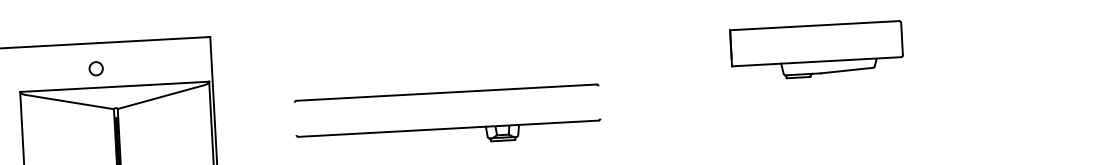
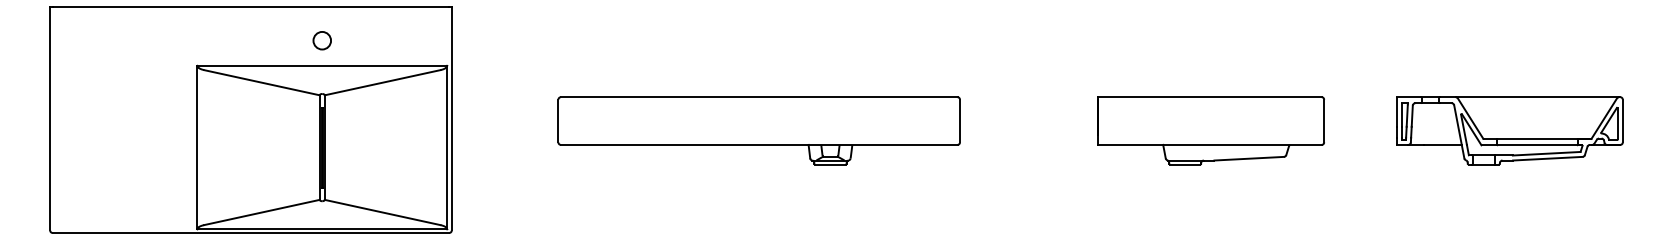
part: (816, 50) -> (1210, 130), moved
circle: (95, 68) -> (321, 40), moved
part: (1015, 87) -> (1509, 130), added
line: (599, 102) -> (960, 120), added
line: (295, 118) -> (558, 120), added

